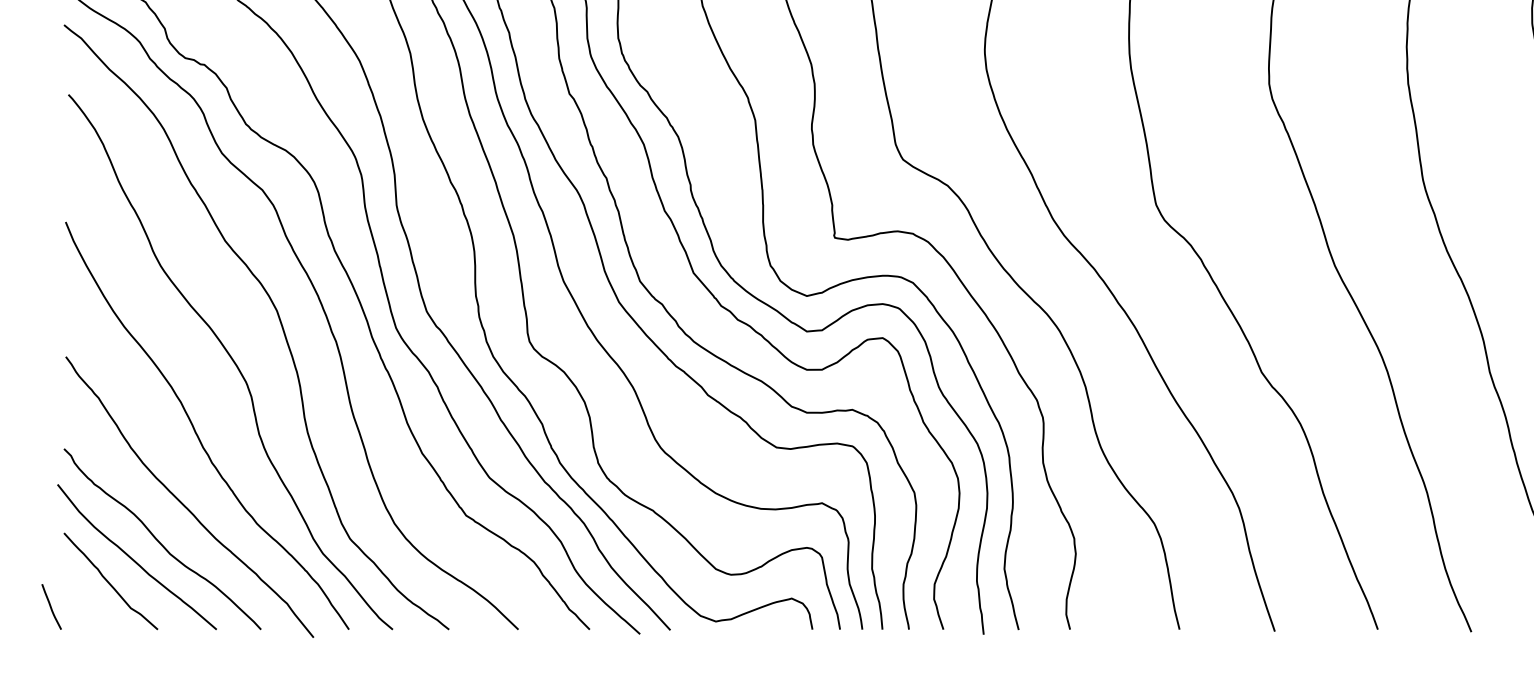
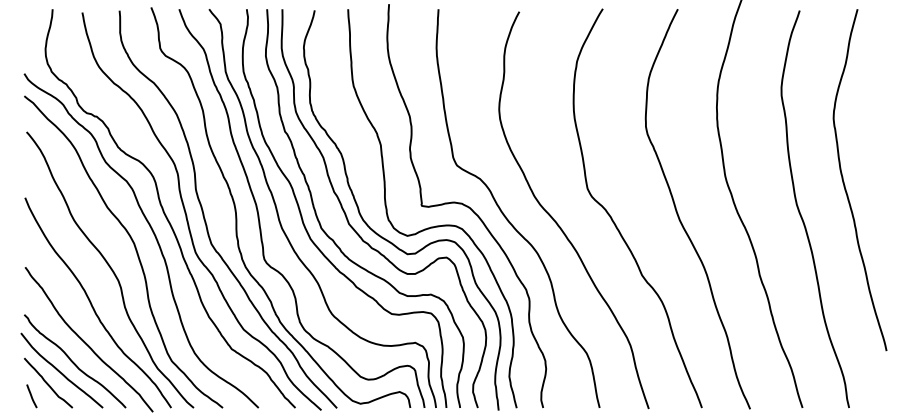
line: (50, 607) -> (31, 396), moved

